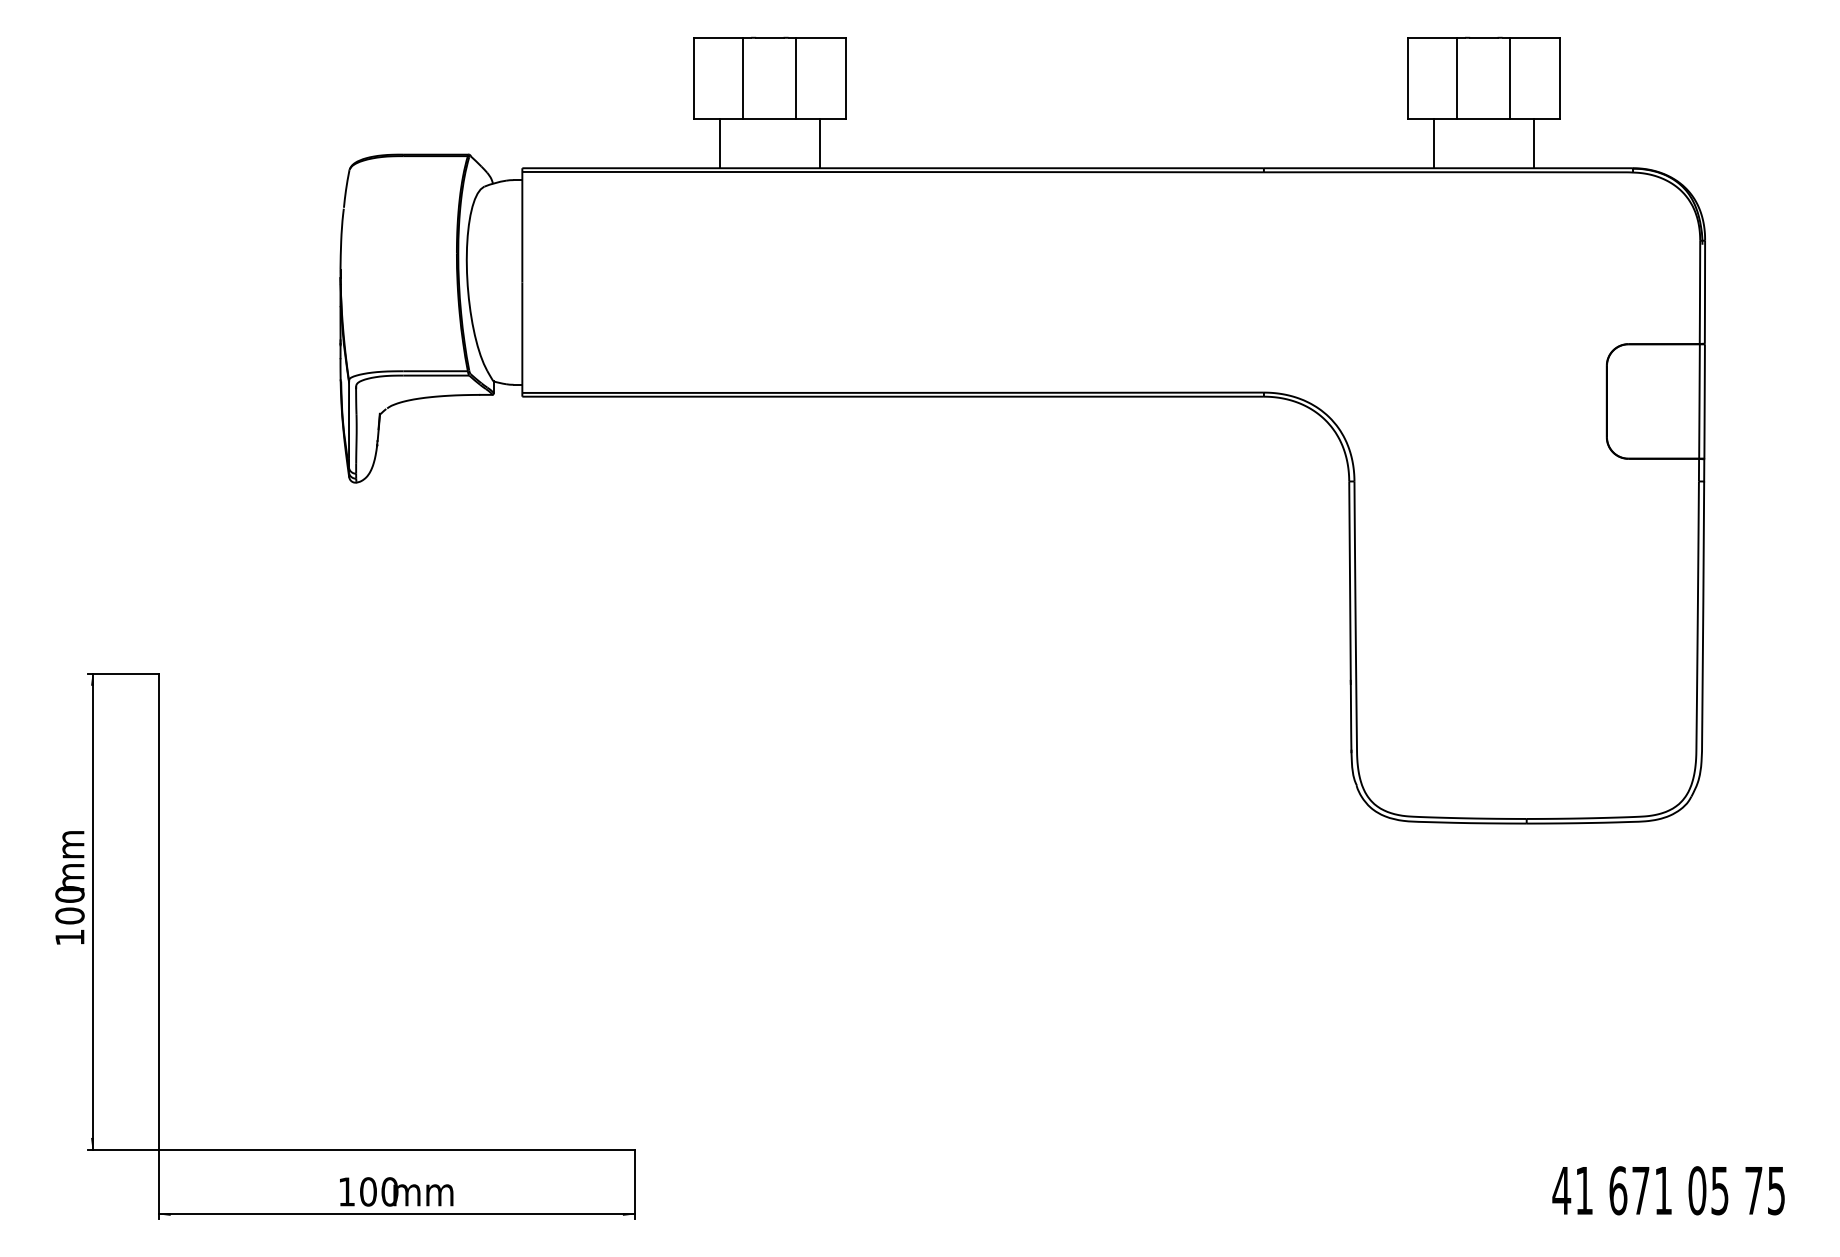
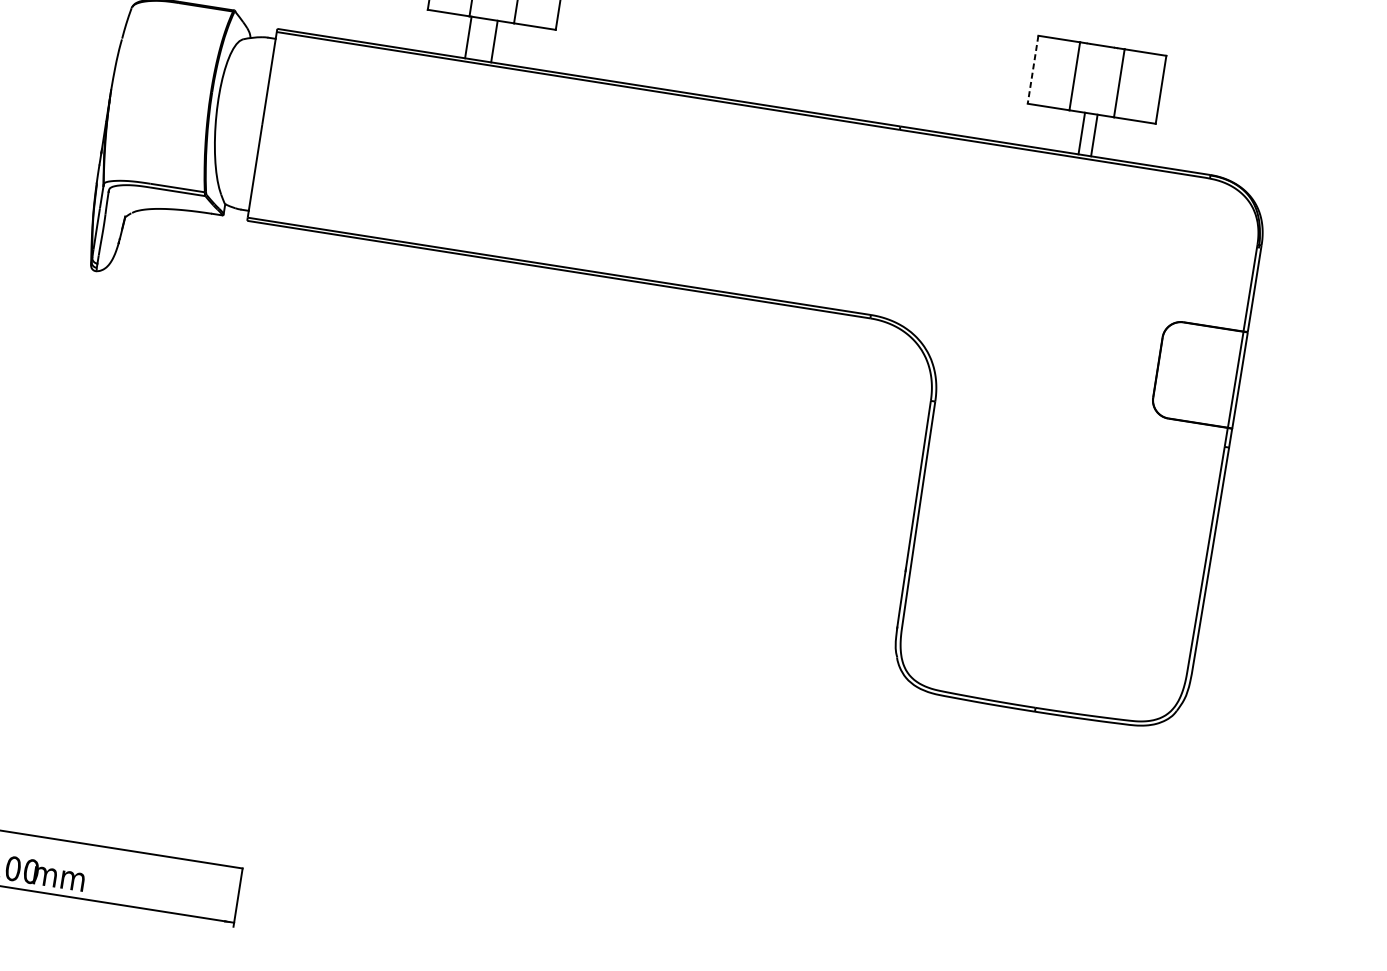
line: (1407, 78) -> (1032, 69), solid -> dashed
line: (719, 143) -> (494, 41), moved
line: (819, 143) -> (468, 37), moved
line: (1433, 143) -> (1081, 133), moved
line: (1533, 143) -> (1094, 135), moved

